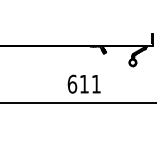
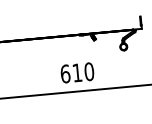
text: (96, 83) -> (89, 71), 611 -> 610

